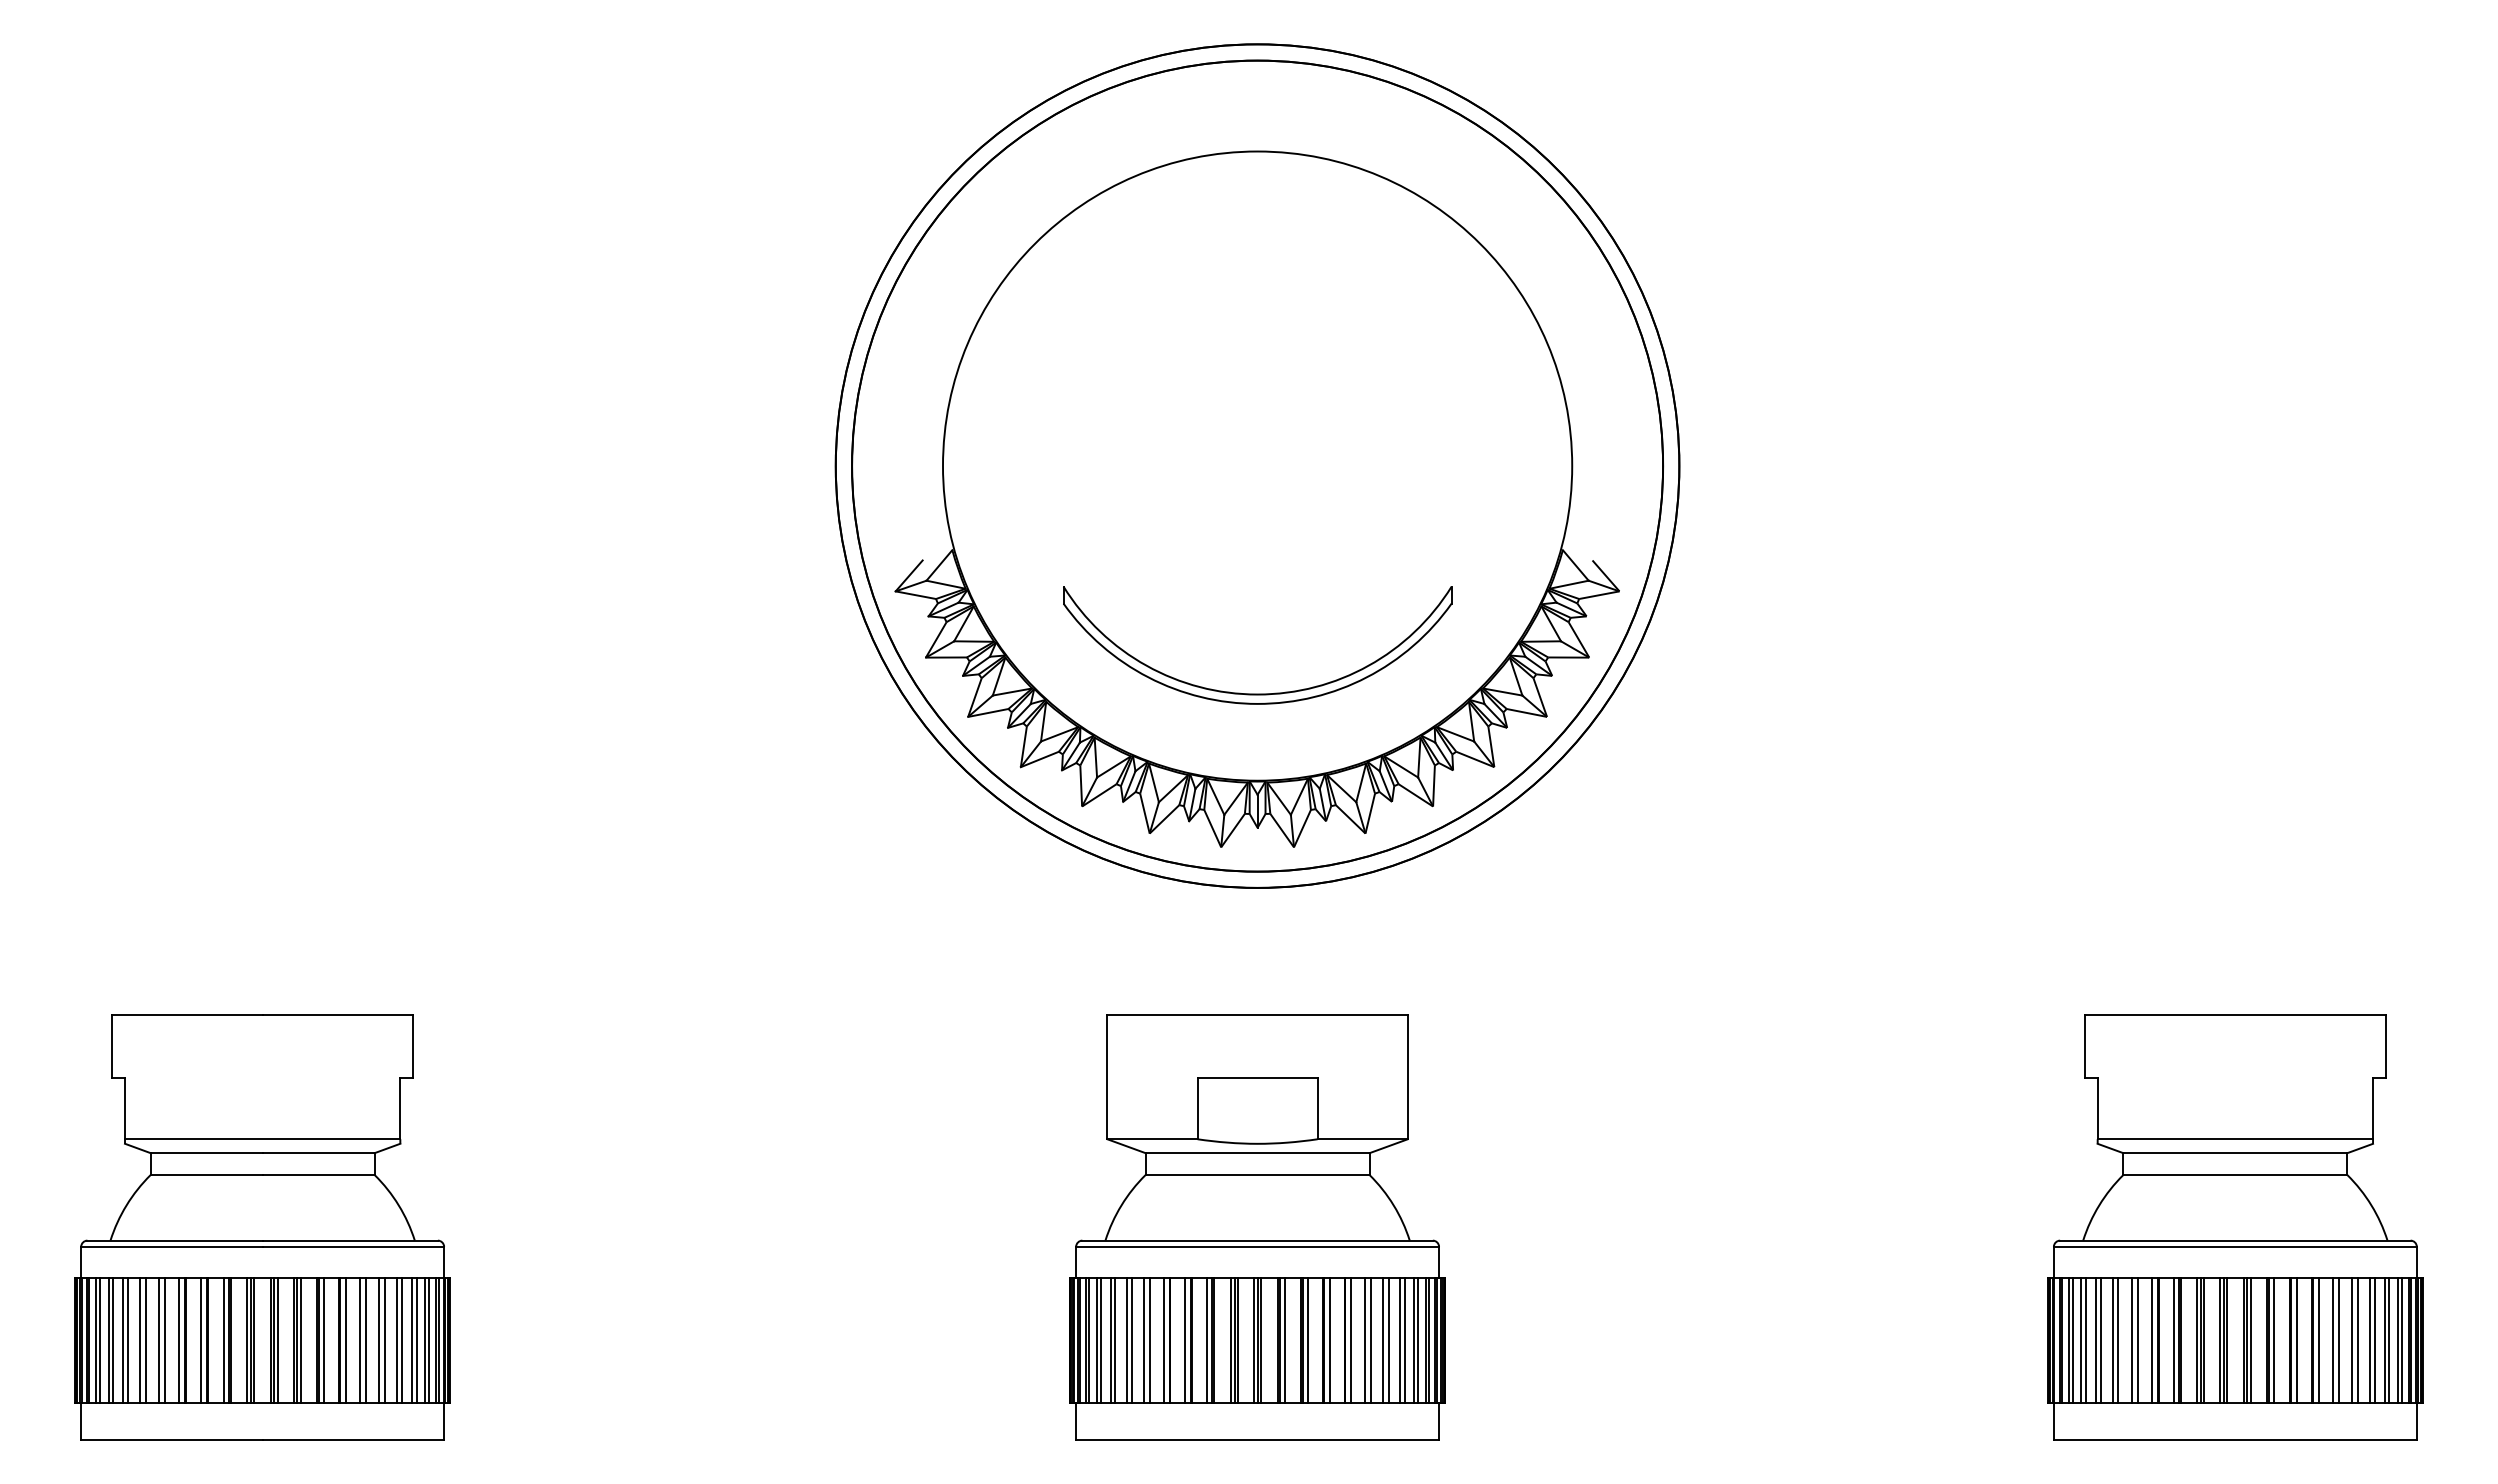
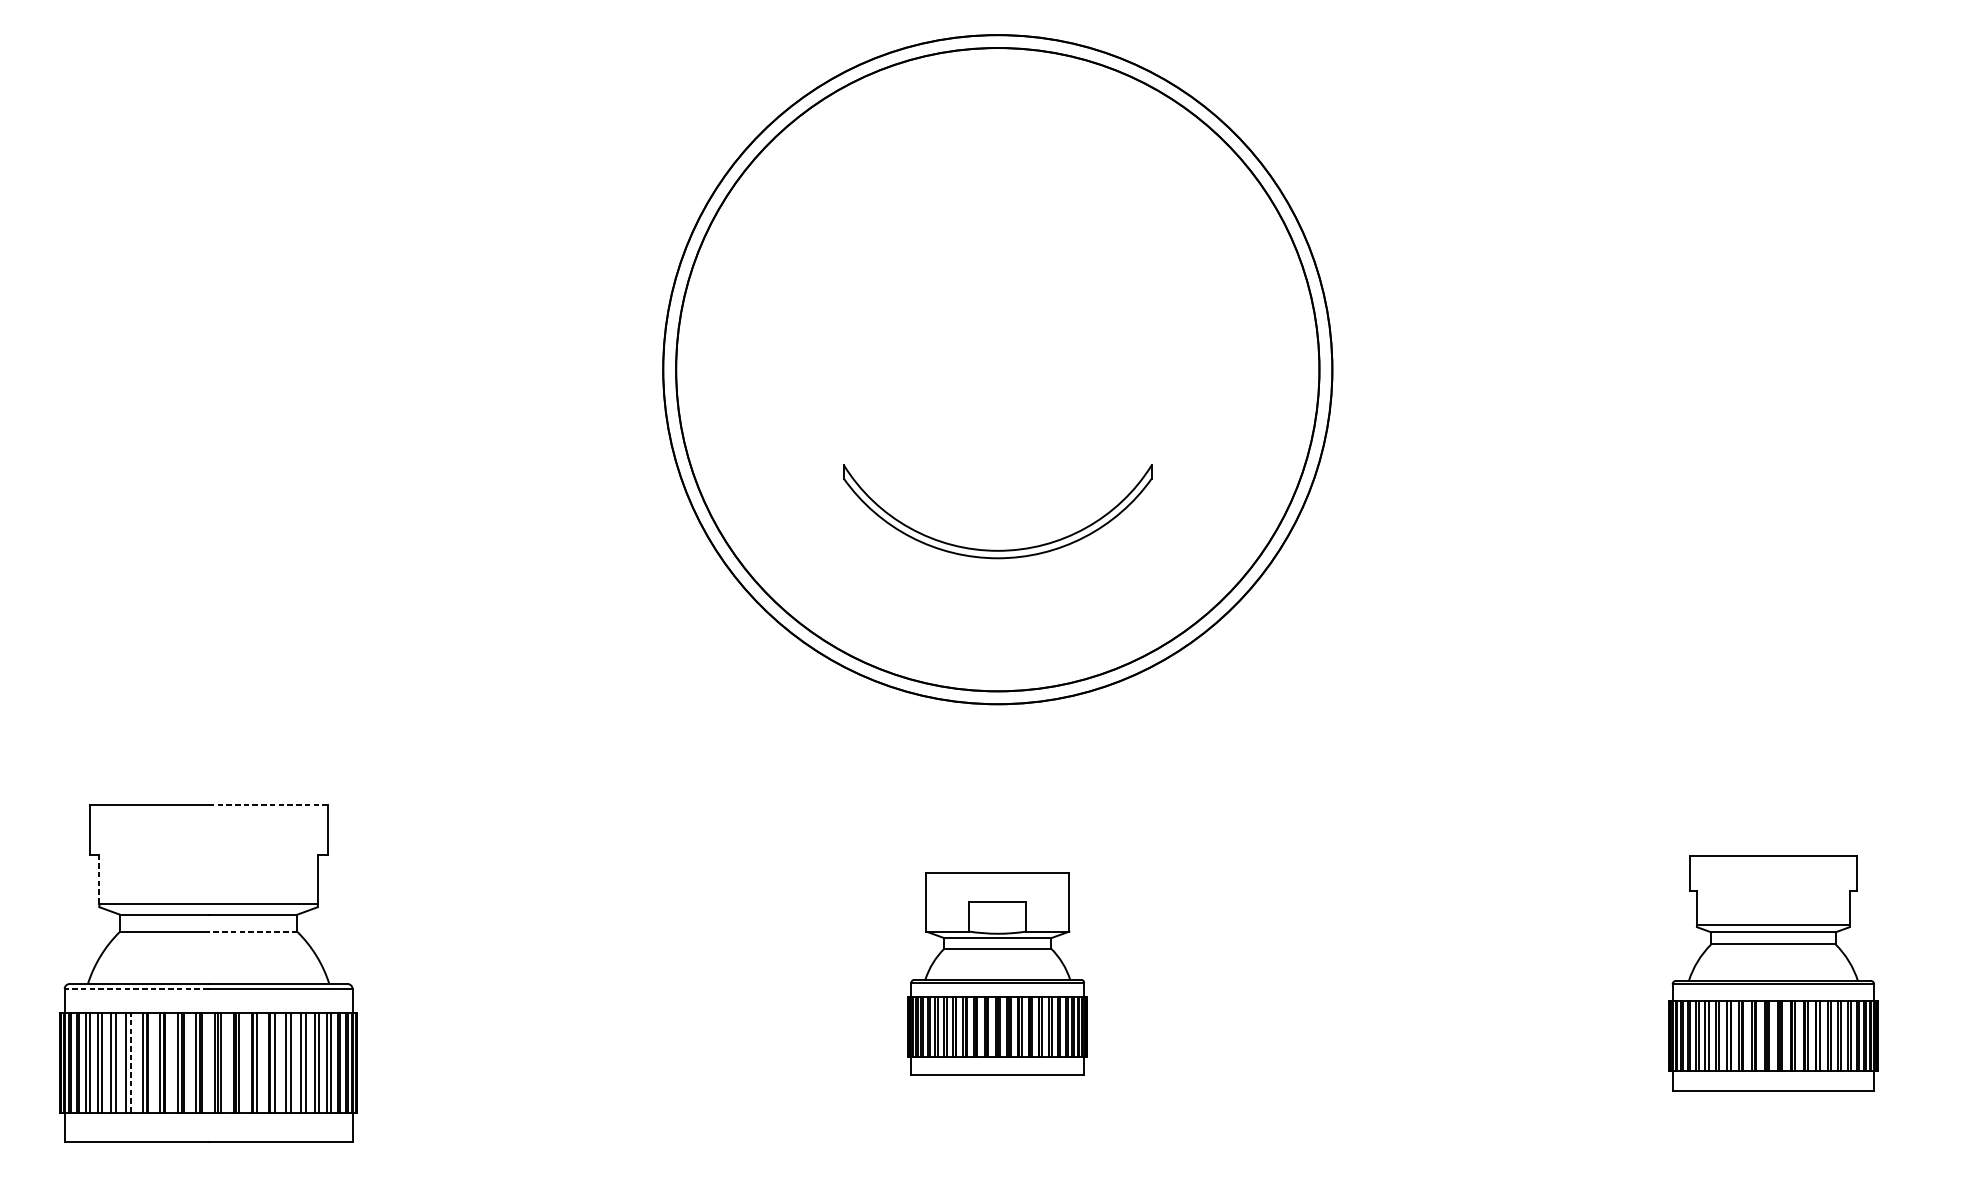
part: (1256, 498) -> (996, 395), removed
line: (337, 1015) -> (267, 805), solid -> dashed
line: (125, 1108) -> (99, 879), solid -> dashed
line: (318, 1175) -> (252, 932), solid -> dashed
part: (1257, 1227) -> (997, 973), size x0.6
part: (2235, 1227) -> (1773, 973), size x0.7
line: (171, 1246) -> (136, 988), solid -> dashed
line: (165, 1340) -> (131, 1063), solid -> dashed

